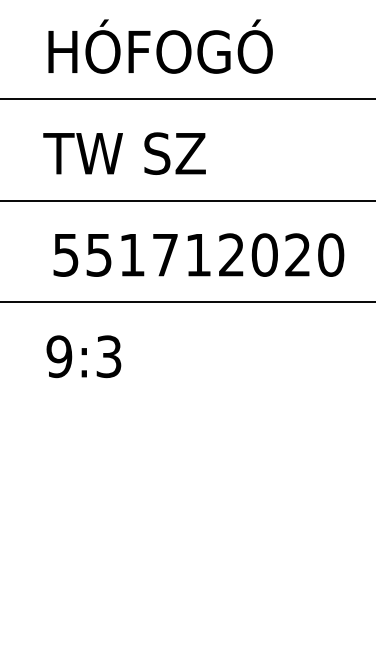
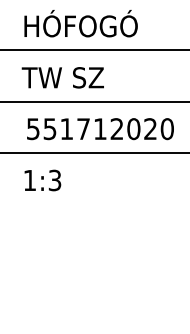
text: (58, 356) -> (29, 180), 9:3 -> 1:3

